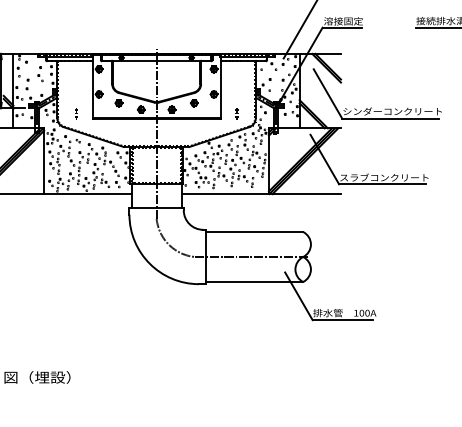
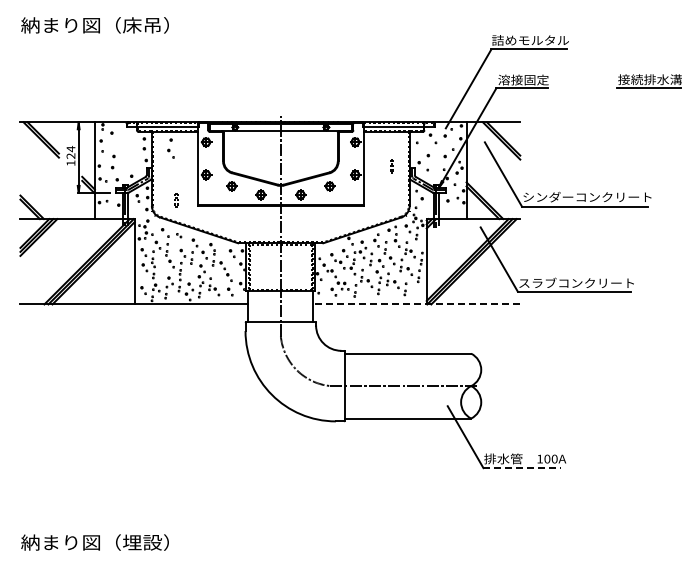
part: (40, 74) -> (170, 148), moved
part: (236, 114) -> (391, 166), moved
line: (261, 194) -> (416, 304), solid -> dashed
line: (342, 320) -> (522, 468), solid -> dashed

